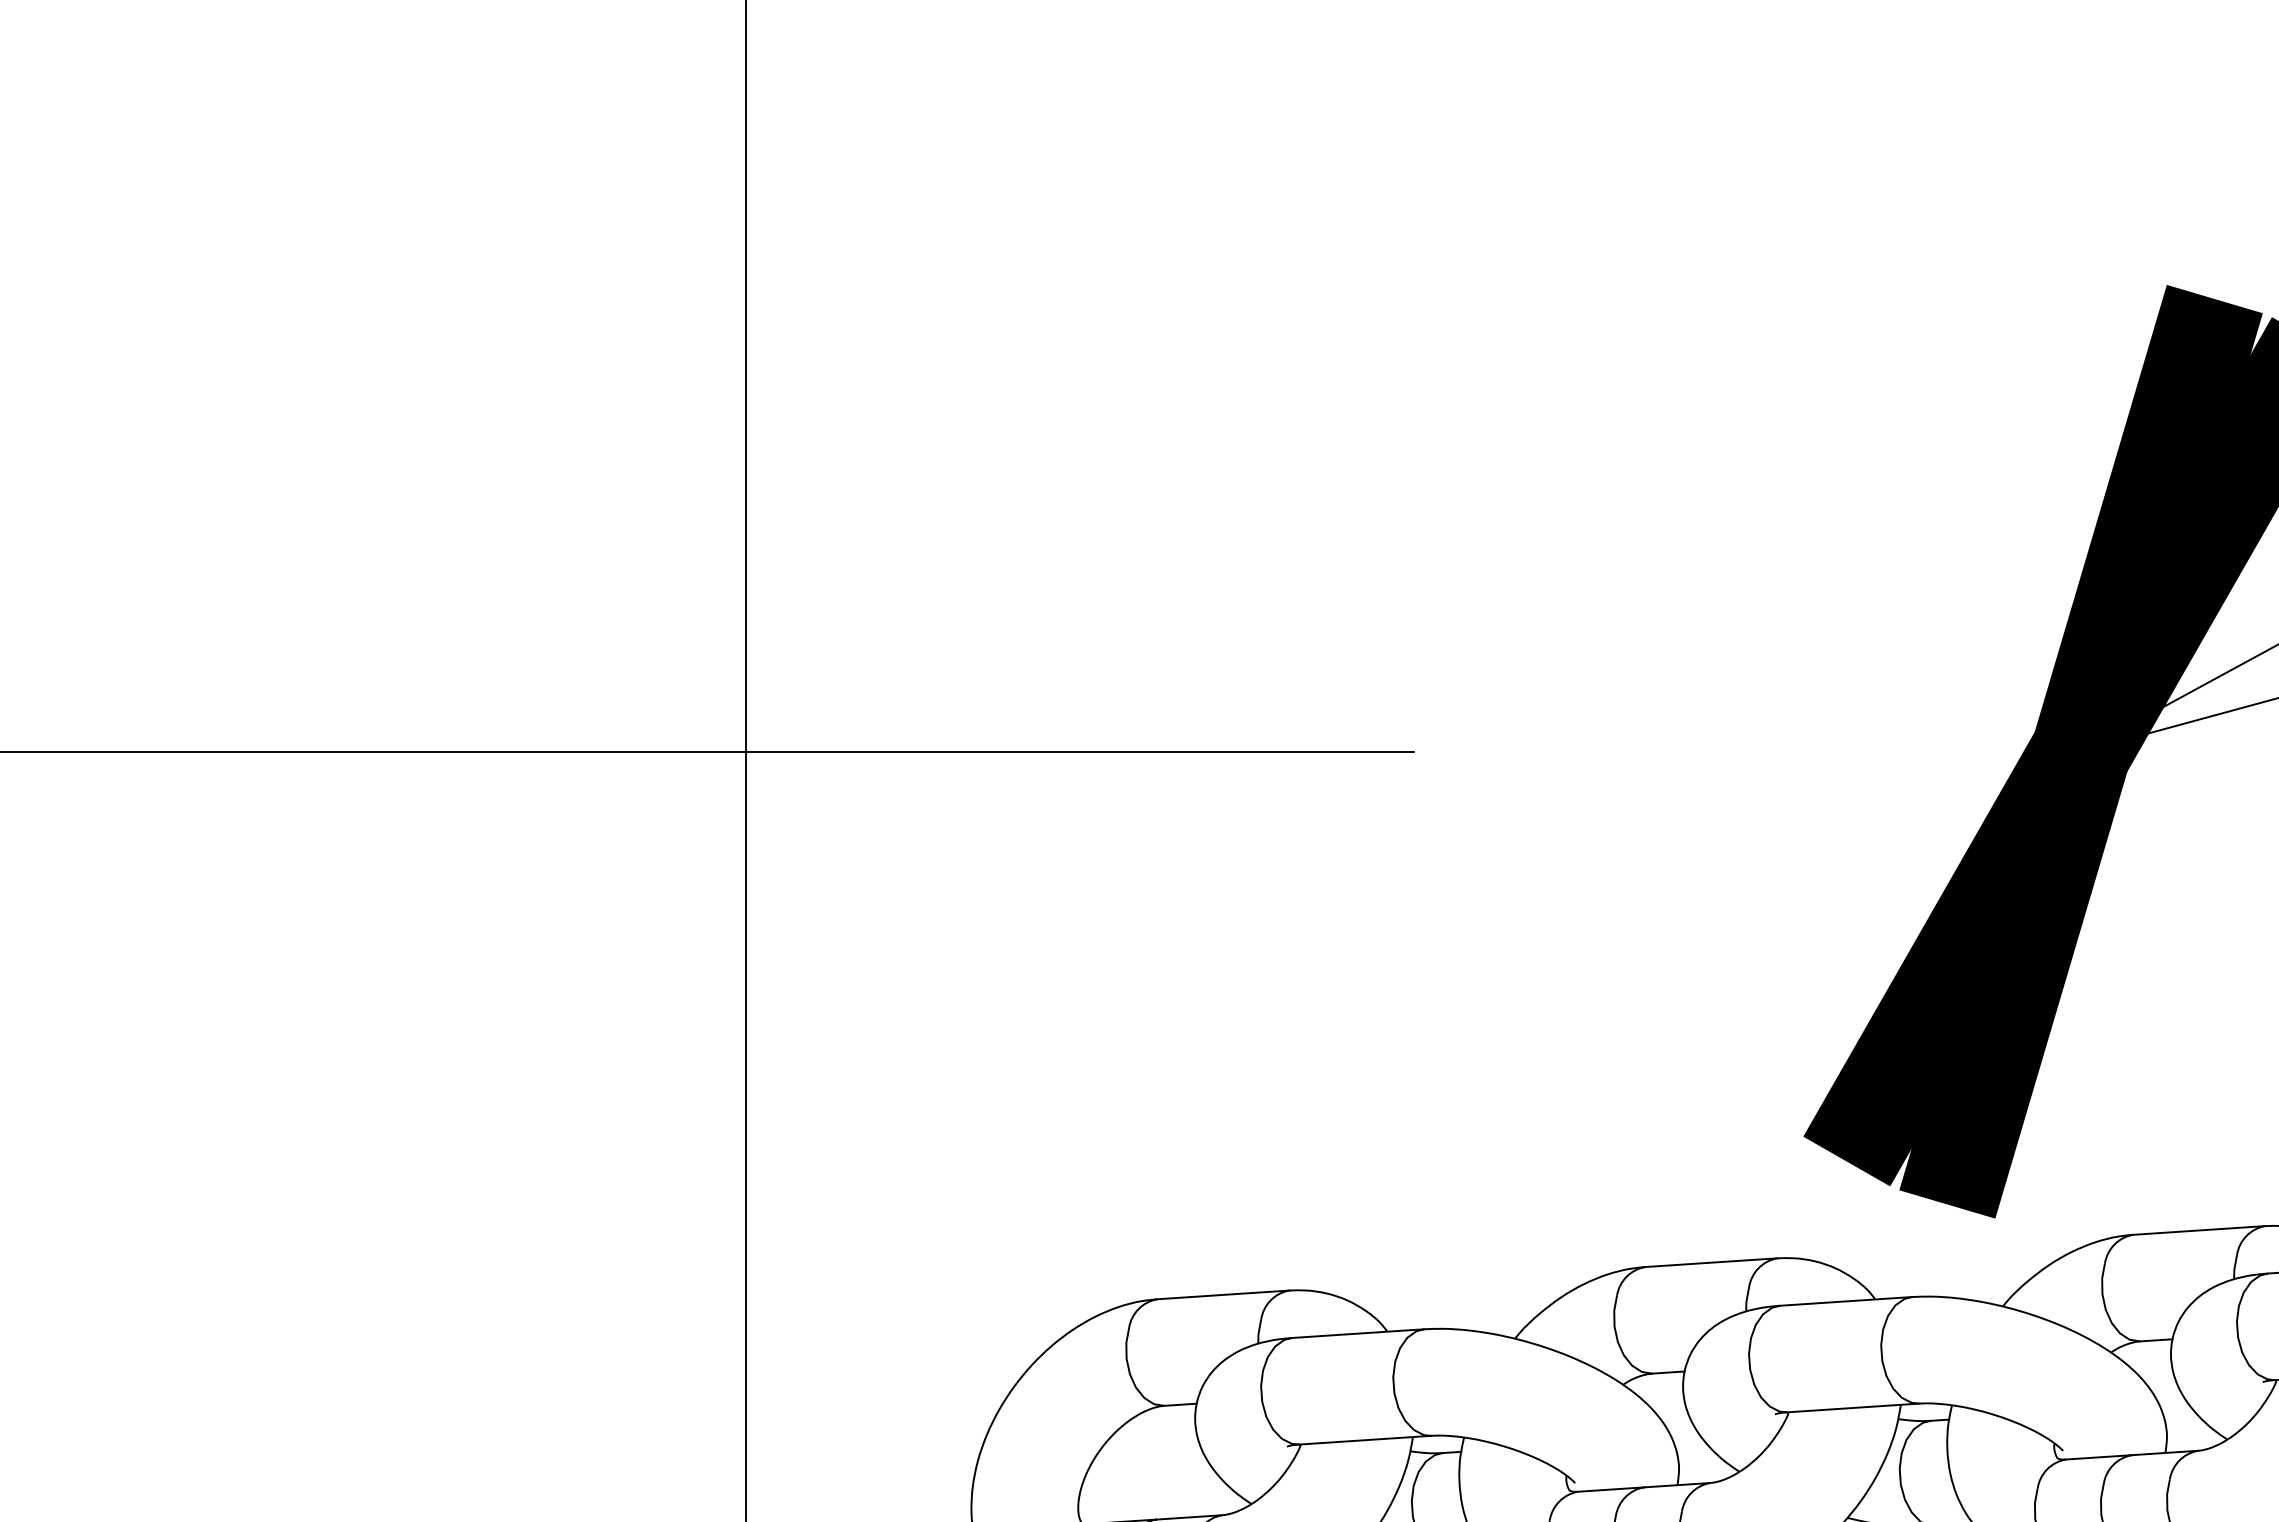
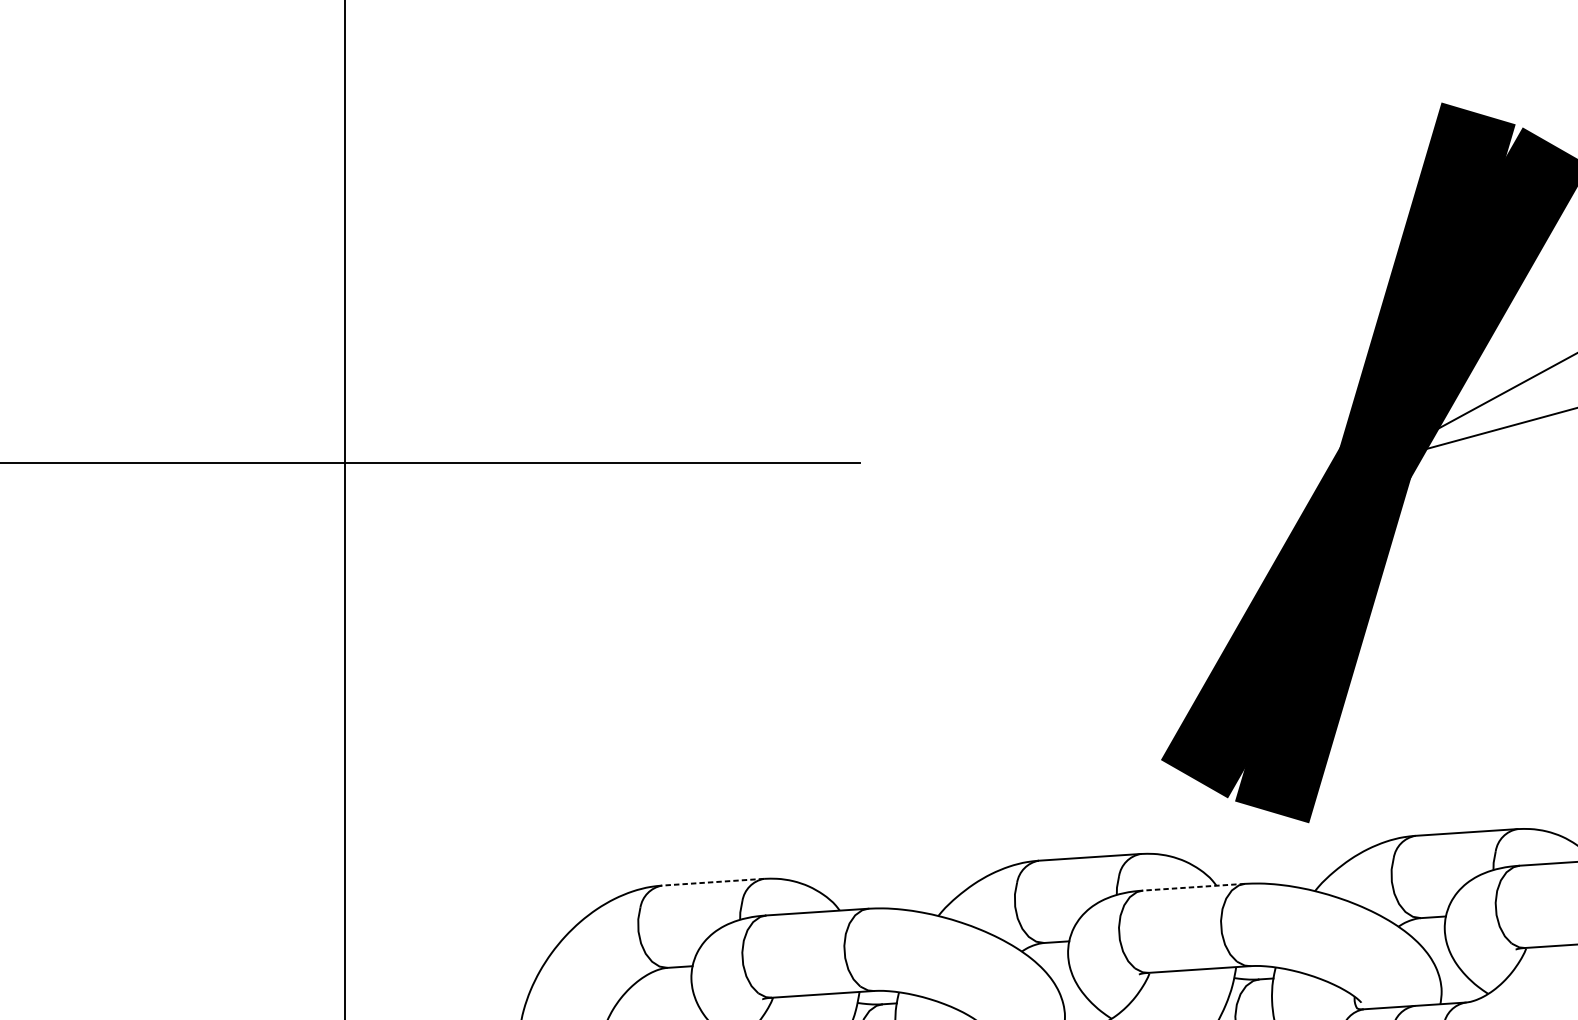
line: (1222, 1294) -> (712, 881), solid -> dashed
line: (1845, 1301) -> (1193, 887), solid -> dashed

